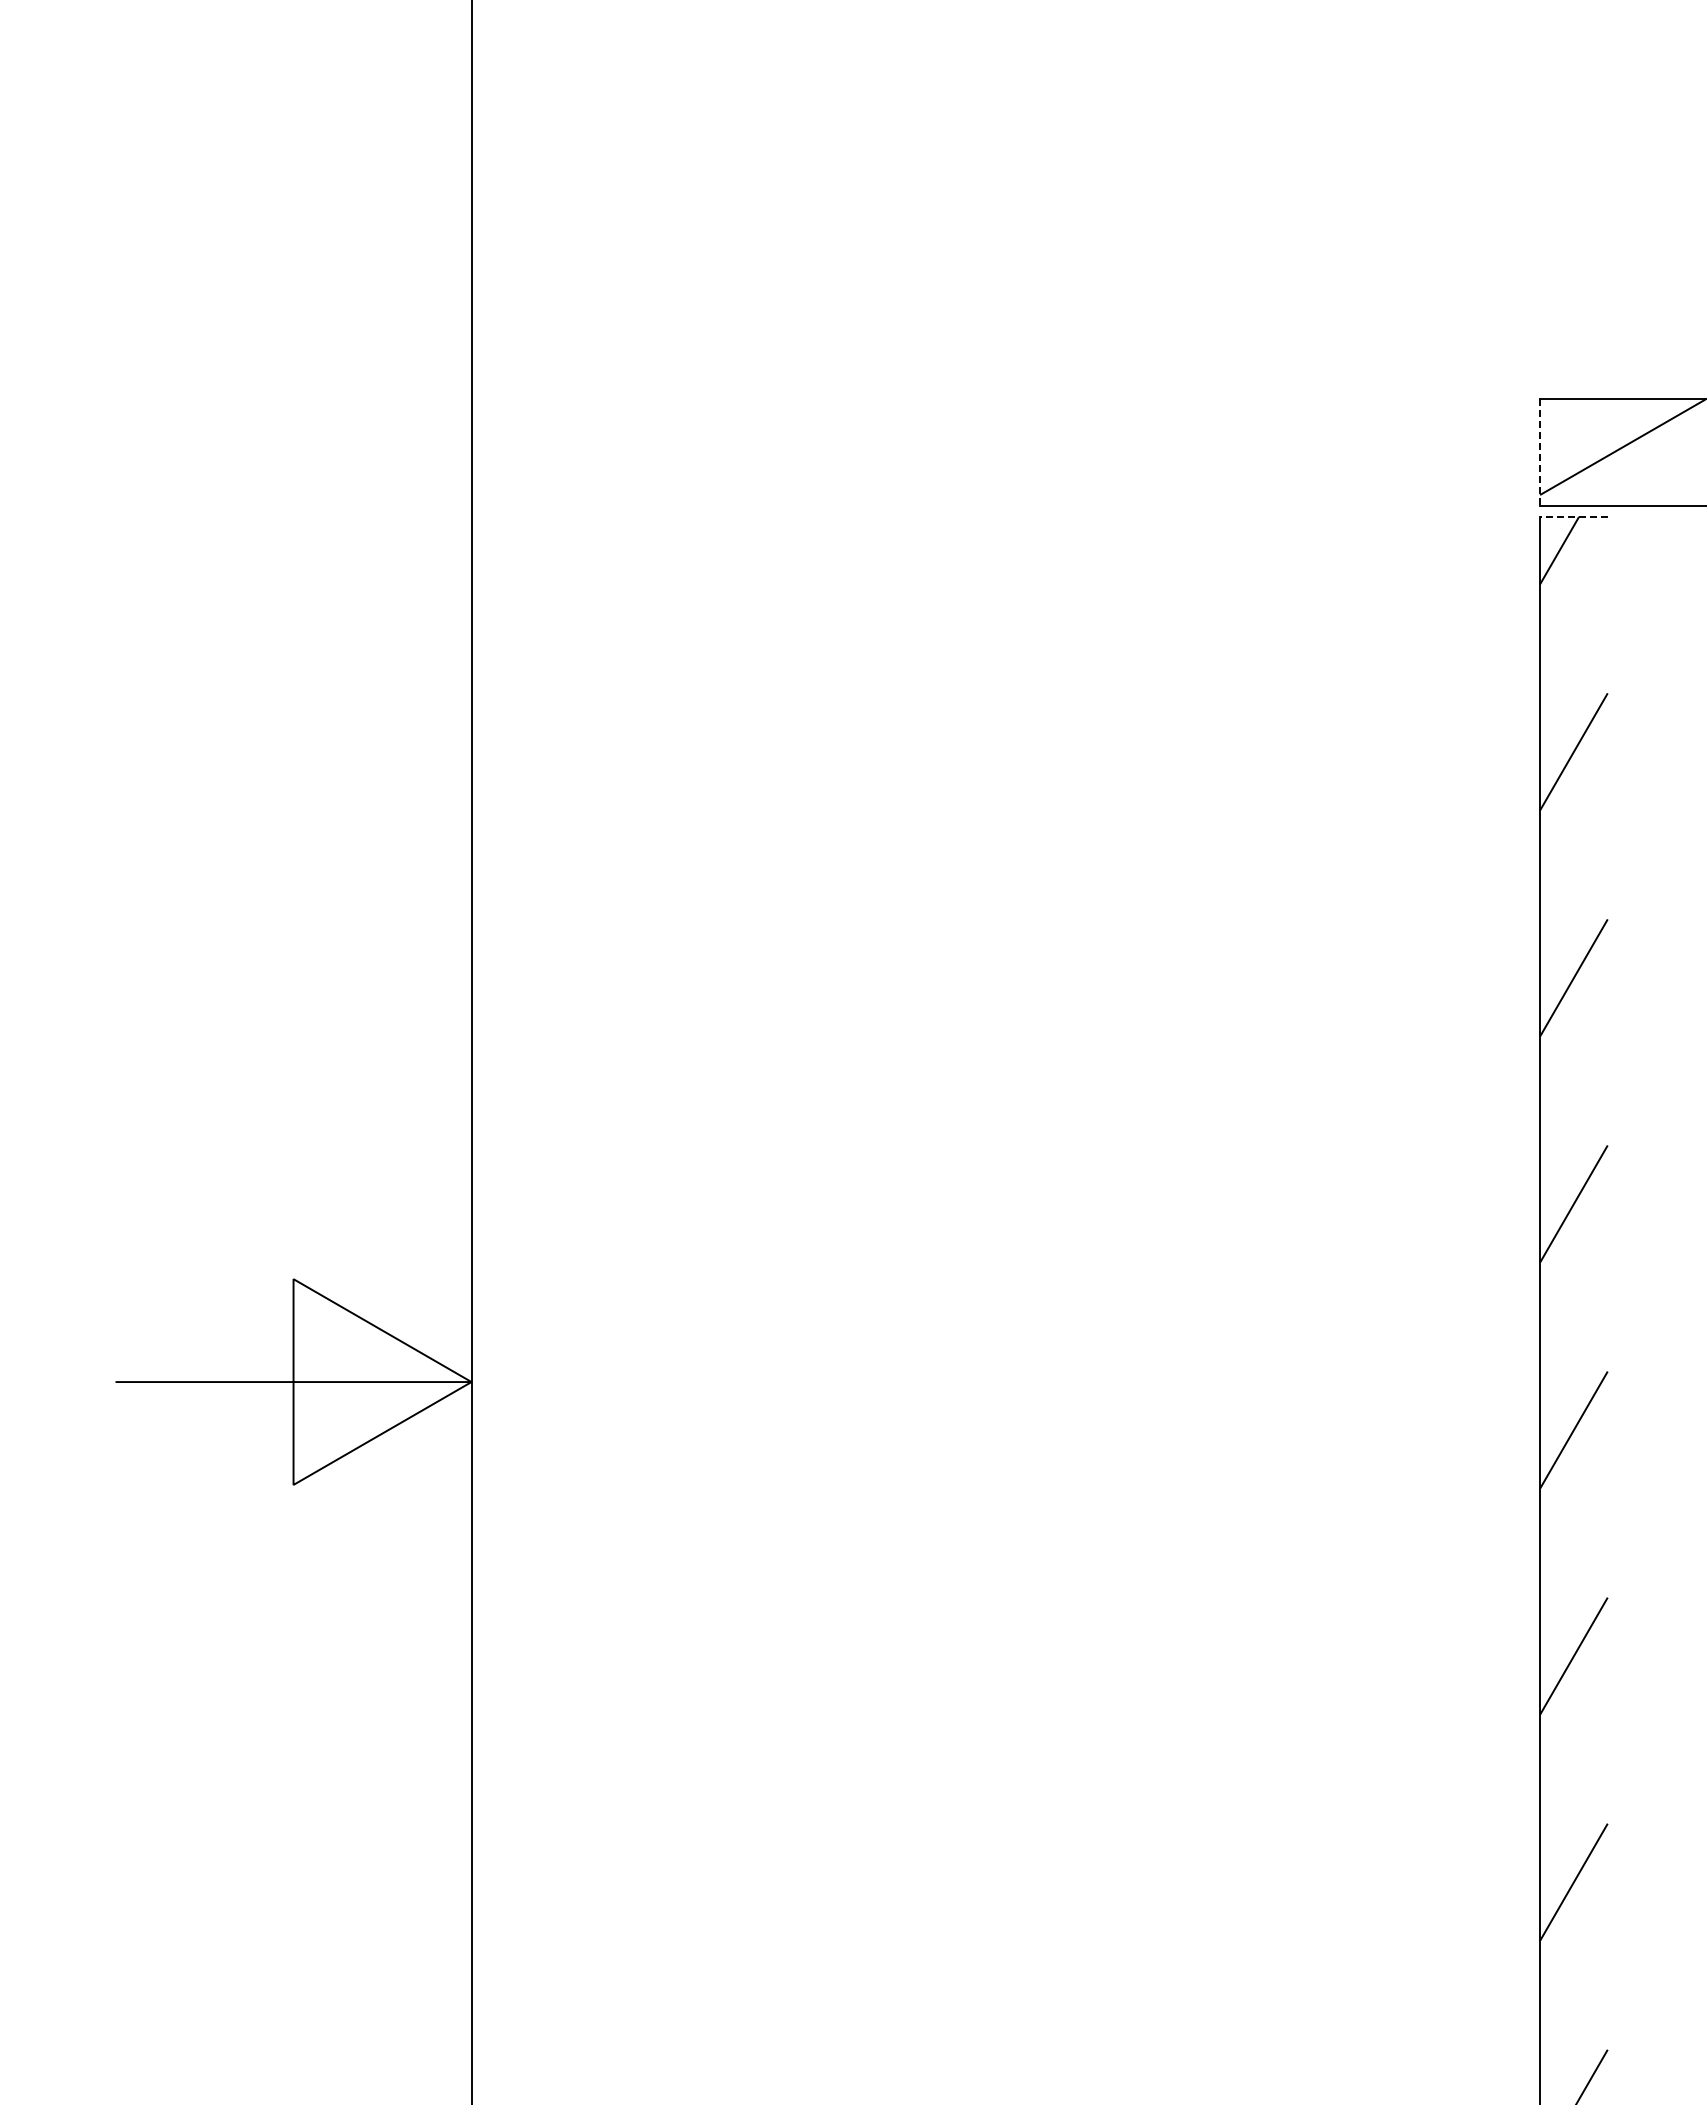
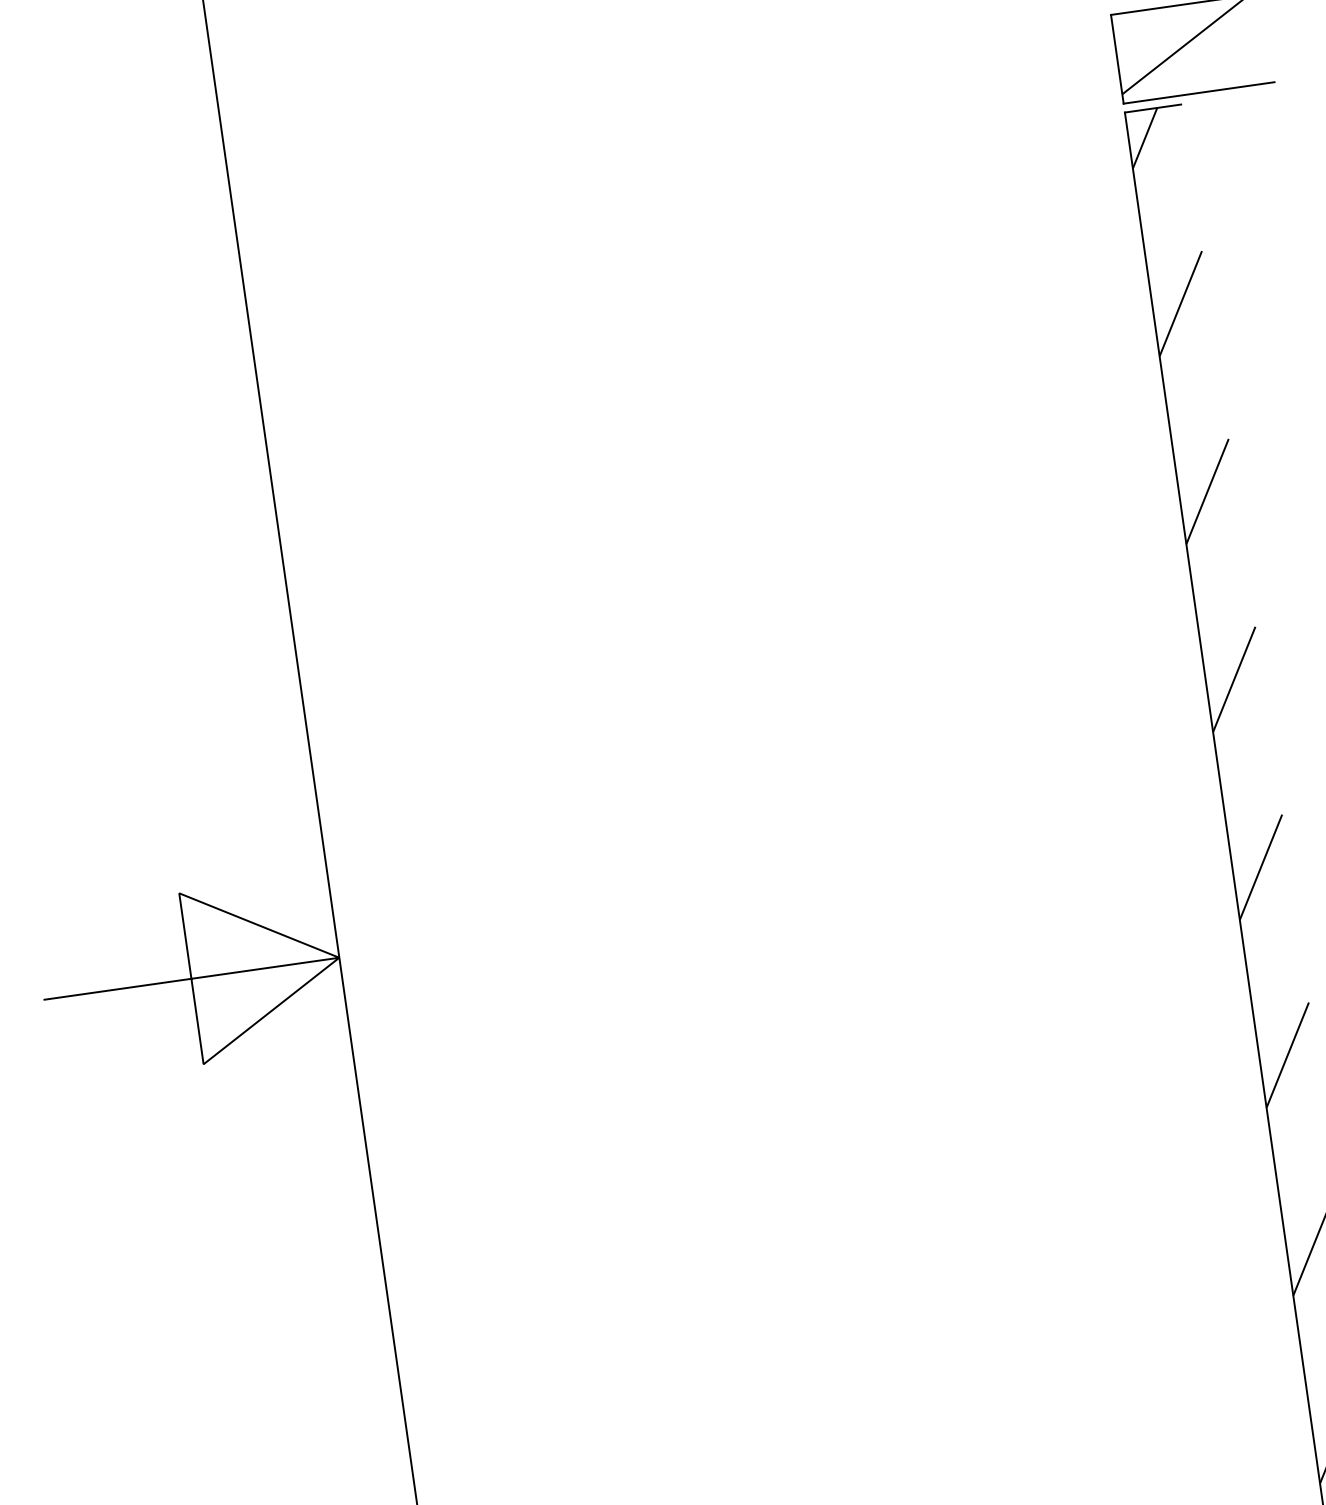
line: (1540, 453) -> (1117, 59), dashed -> solid
line: (1573, 516) -> (1152, 108), dashed -> solid

